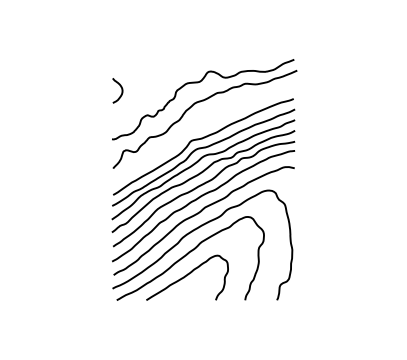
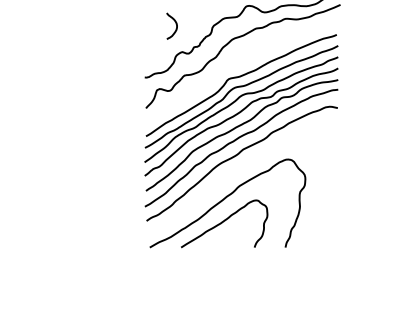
curve: (121, 90) -> (175, 25), moved
curve: (192, 232) -> (229, 175), removed

